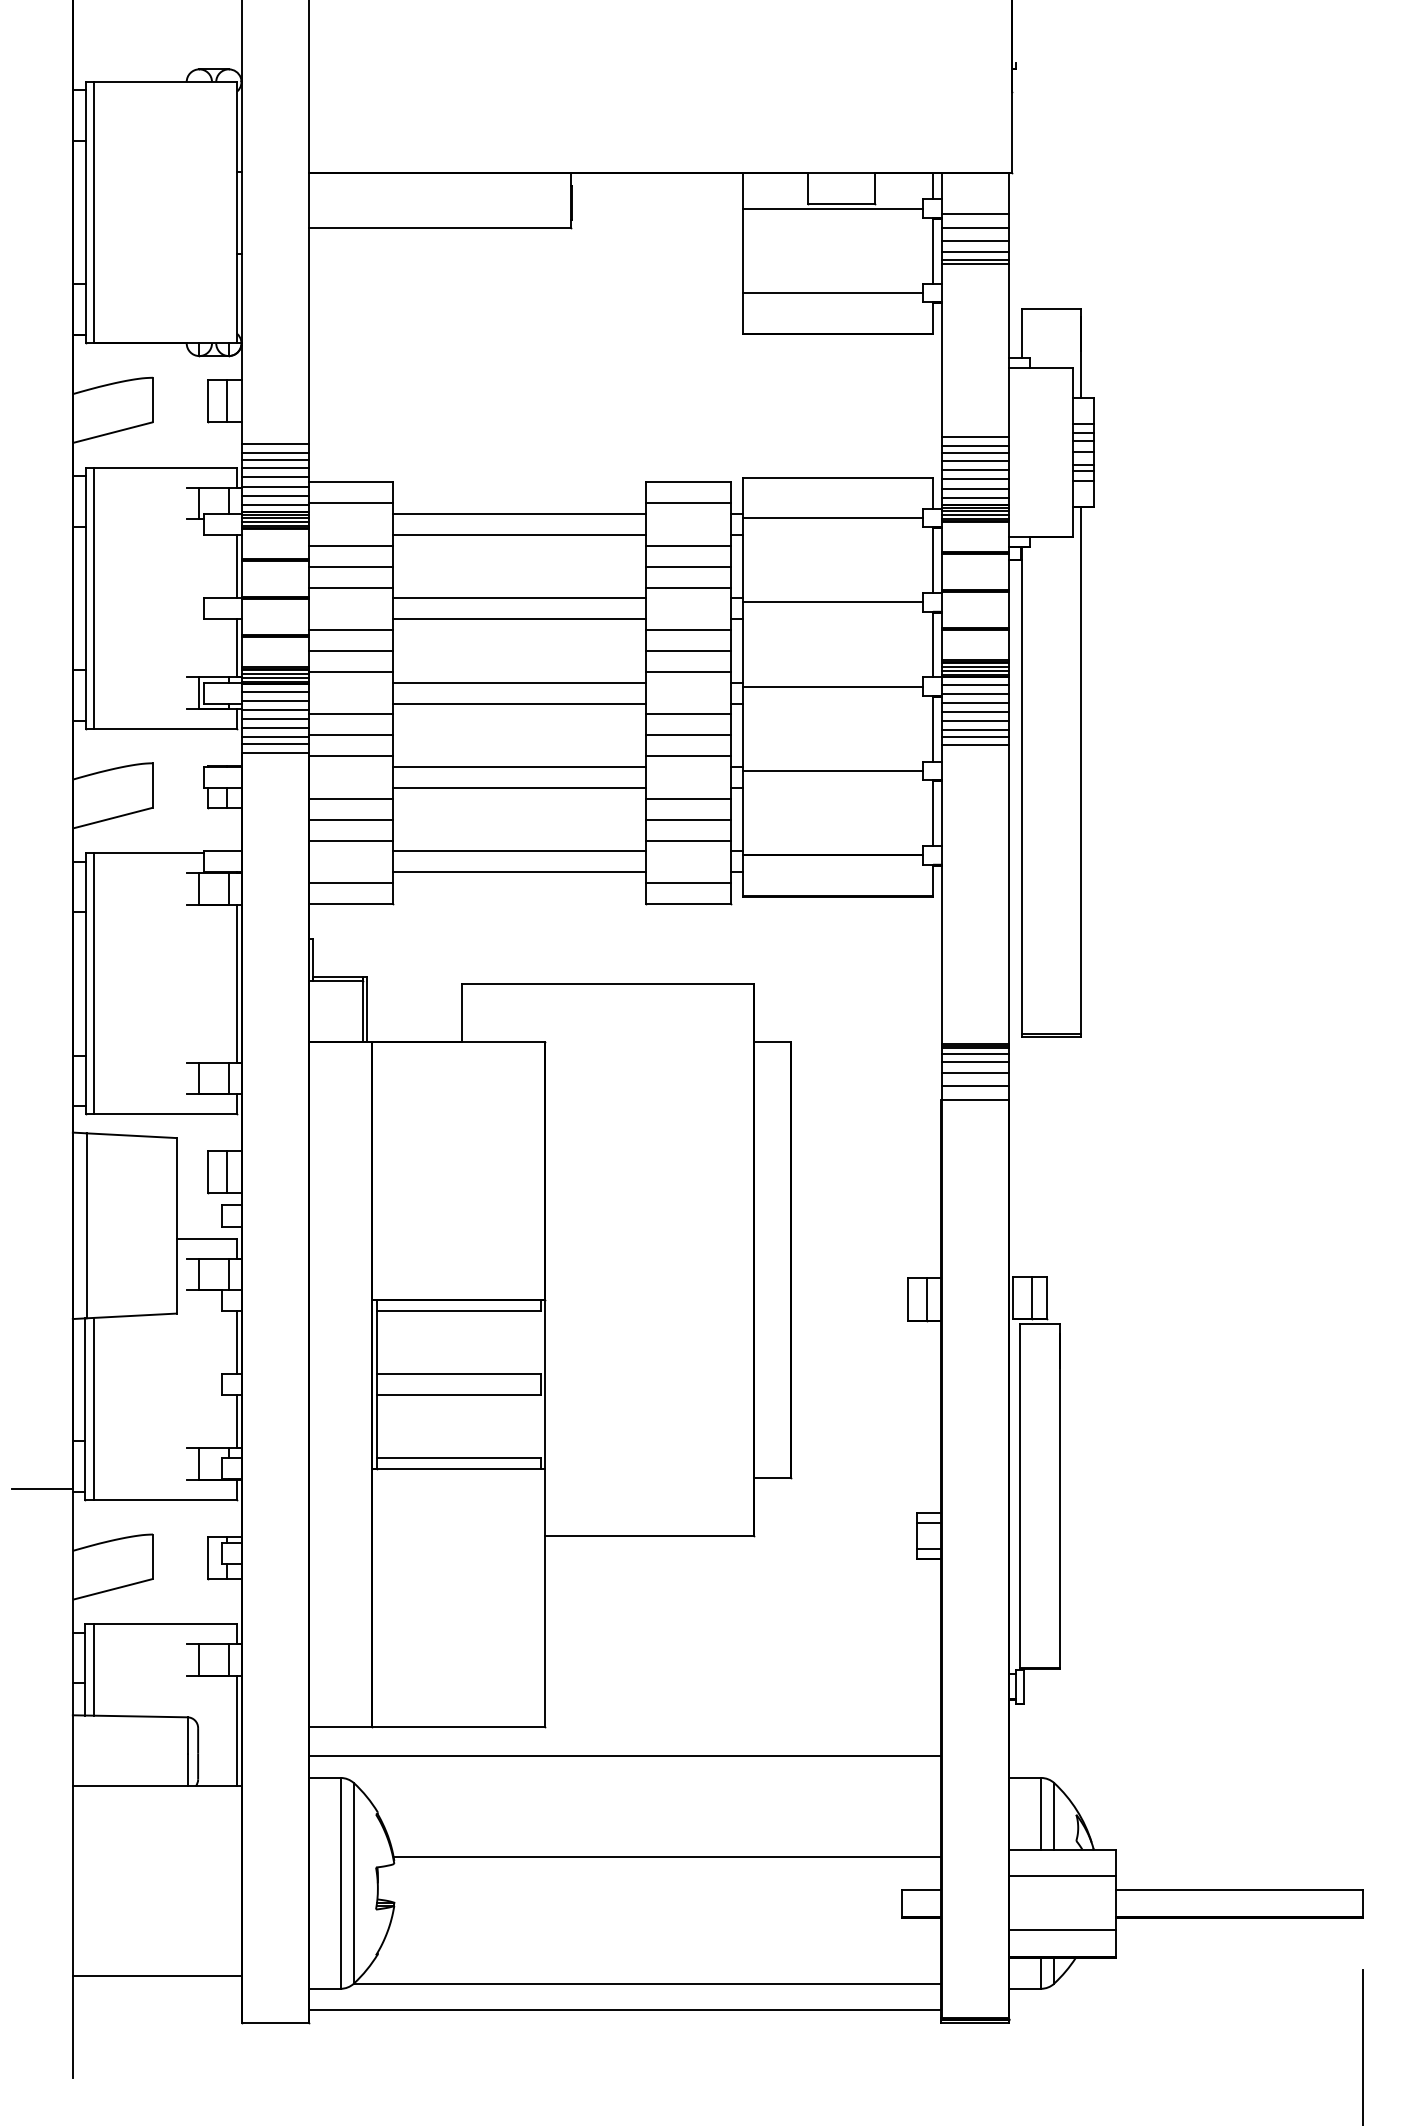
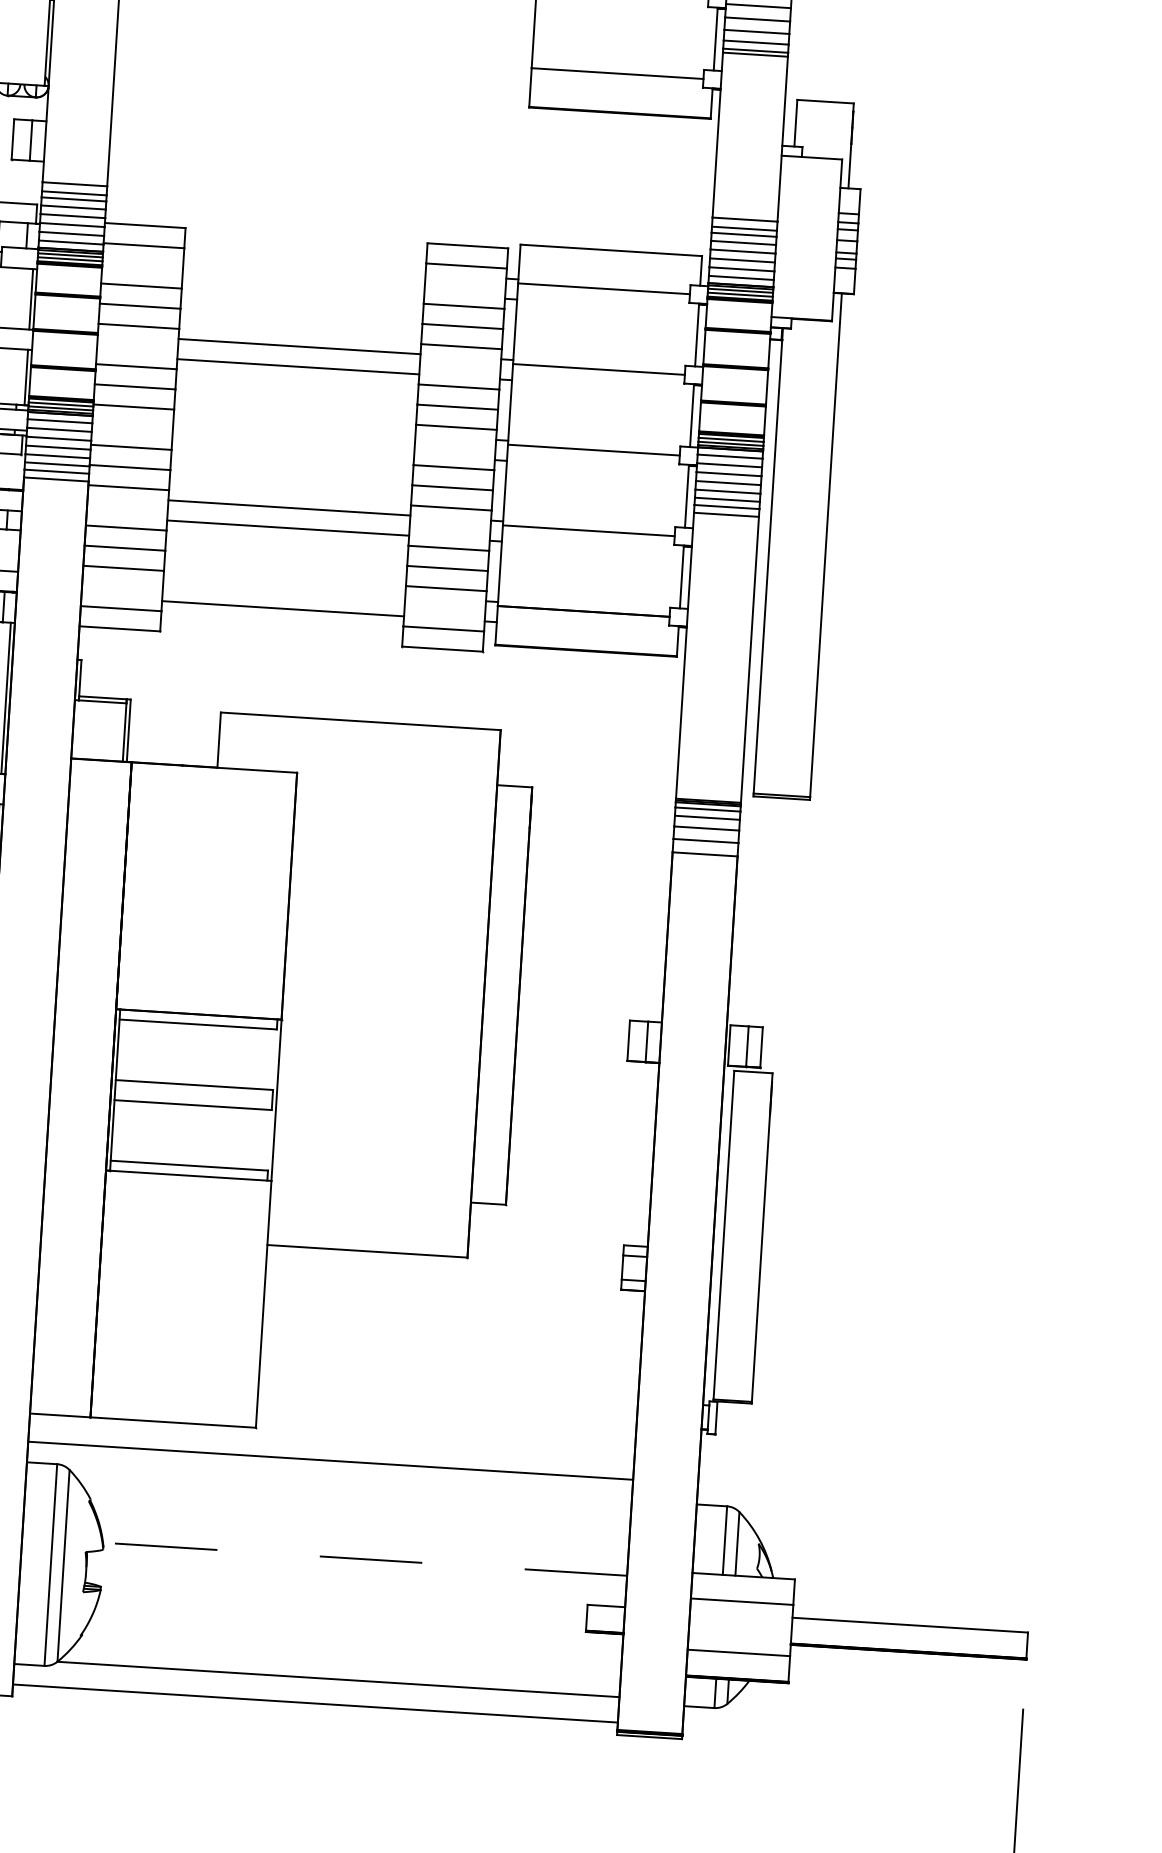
line: (519, 513) -> (304, 265), removed
line: (519, 535) -> (303, 286), removed
line: (519, 682) -> (294, 427), removed
line: (519, 703) -> (292, 447), removed
line: (519, 851) -> (283, 588), removed
line: (667, 1856) -> (365, 1559), solid -> dashed

